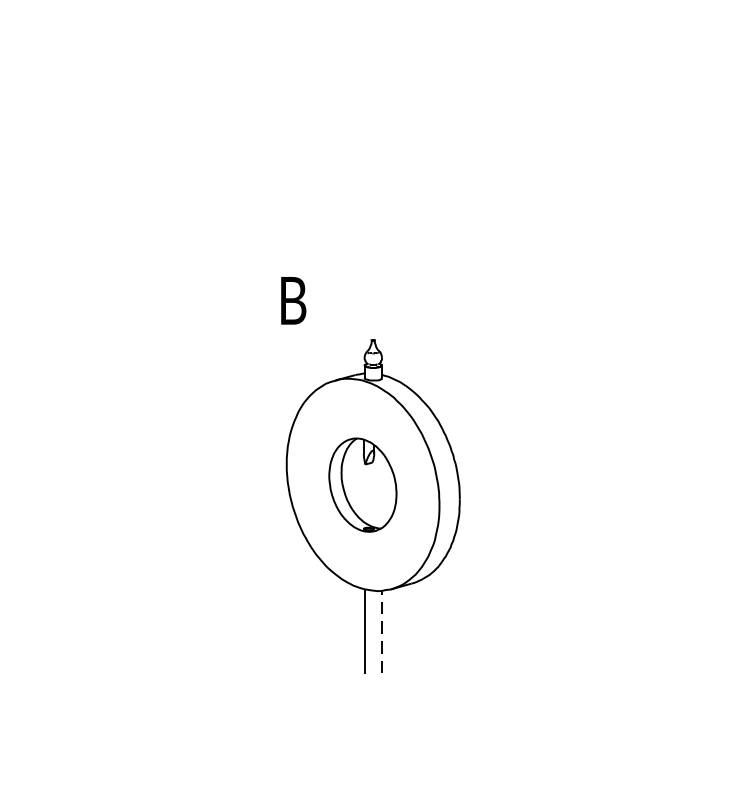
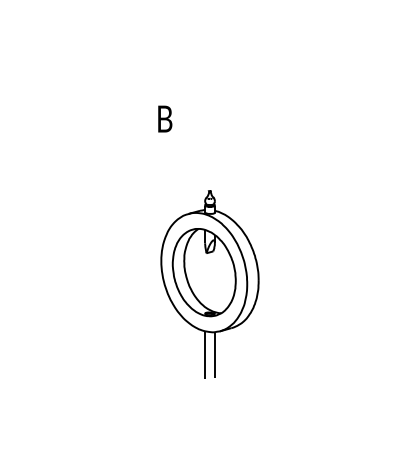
text: (294, 299) -> (165, 118), moved
part: (361, 484) -> (203, 272), size x1.67
line: (381, 630) -> (214, 354), dashed -> solid

